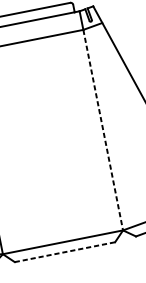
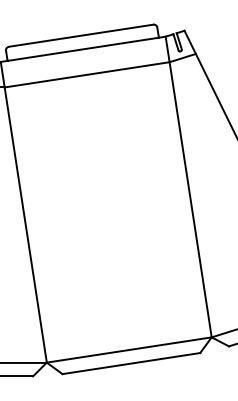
line: (103, 130) -> (190, 200), dashed -> solid
line: (65, 252) -> (131, 363), dashed -> solid

